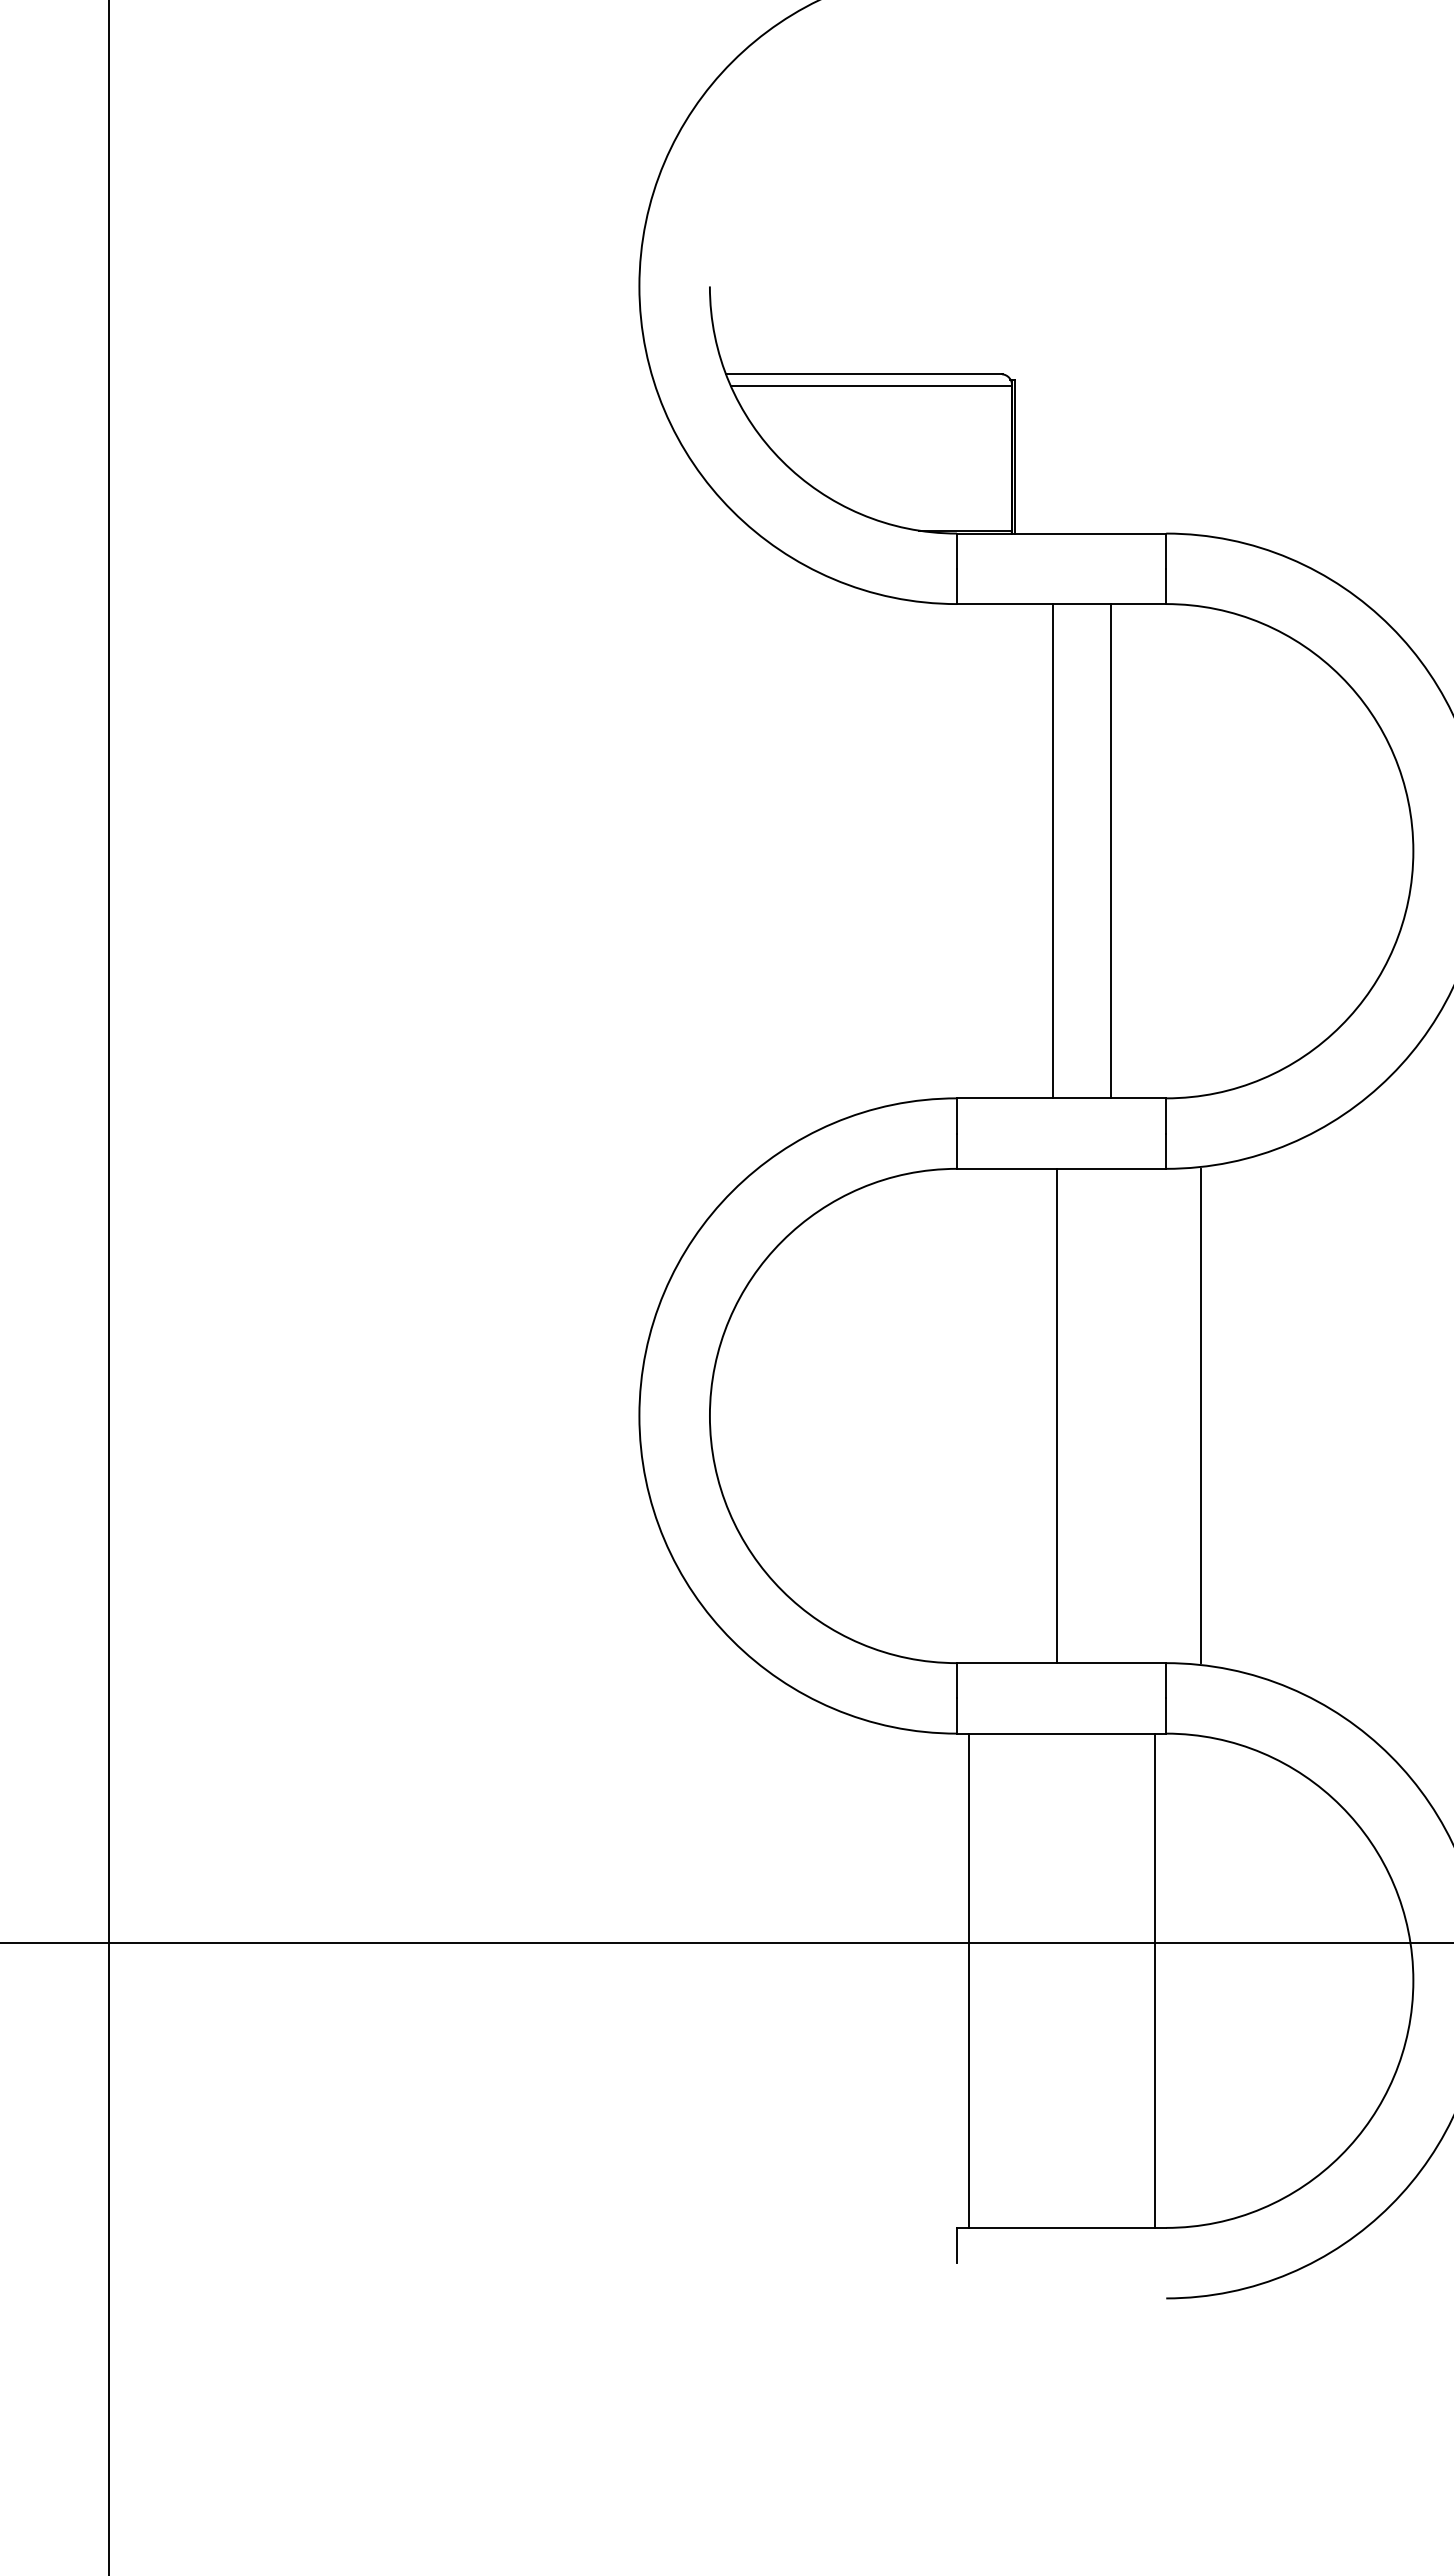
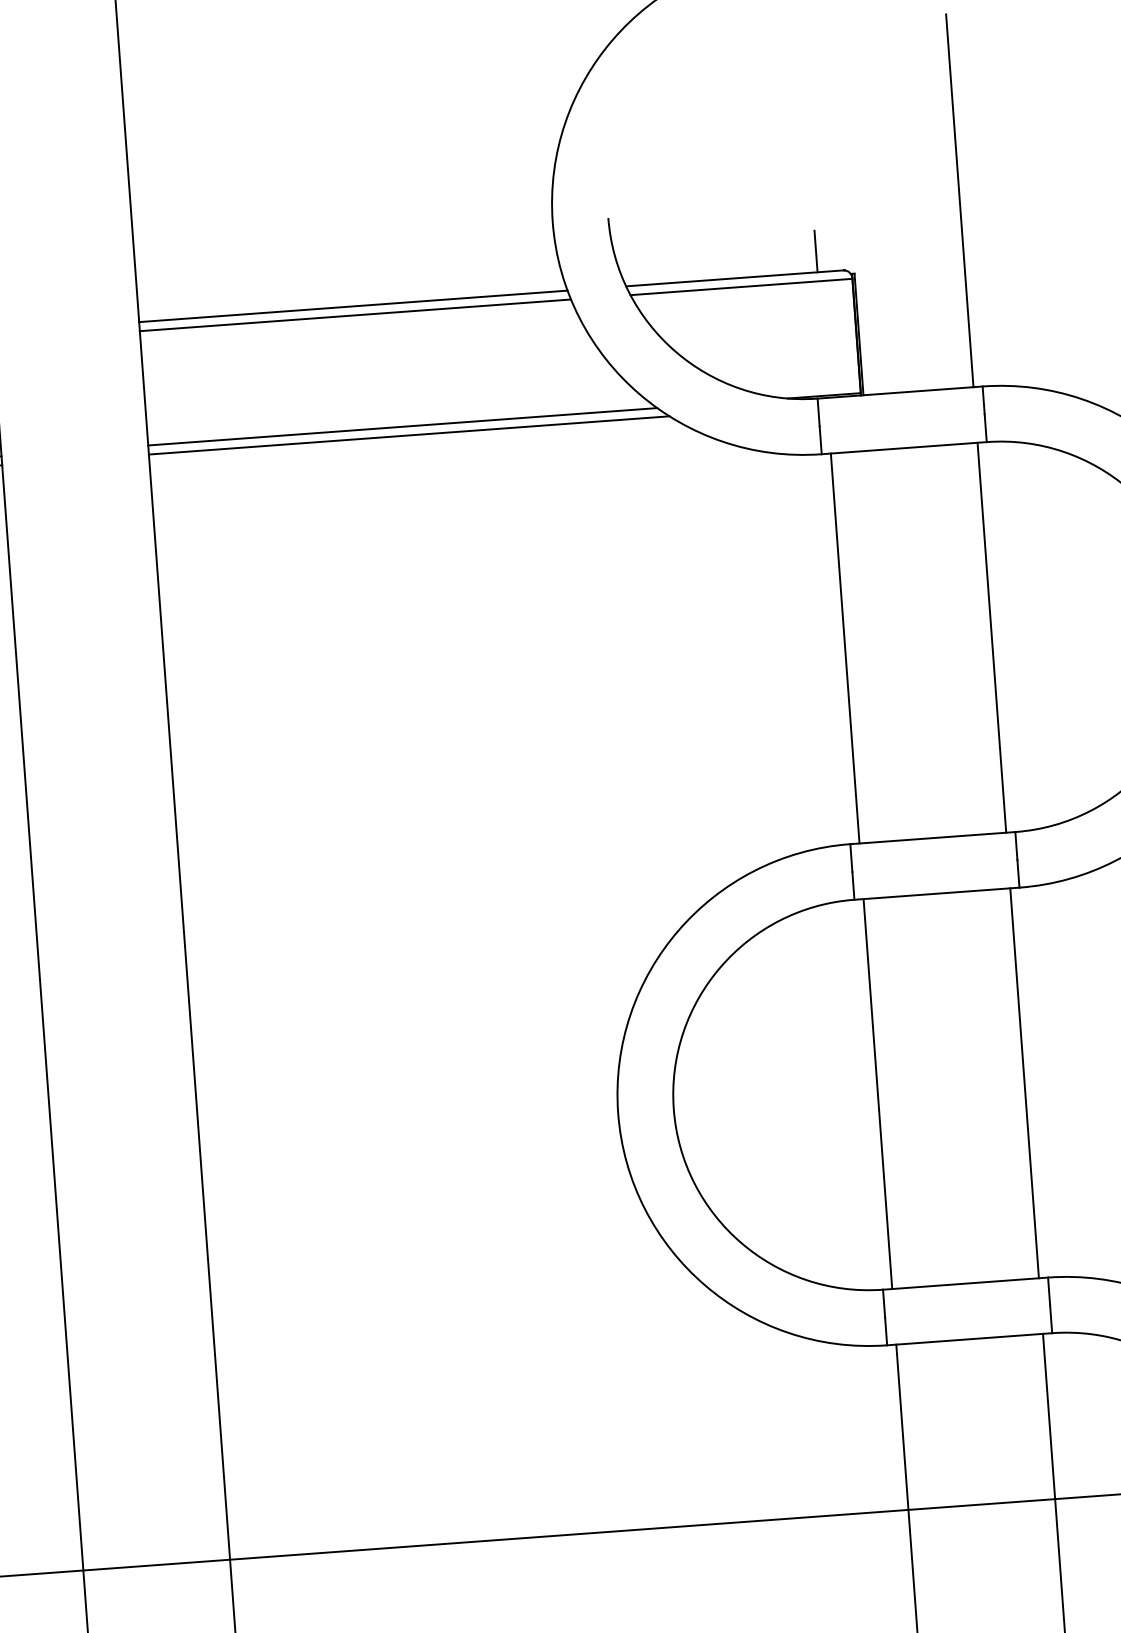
line: (1154, 297) -> (959, 200), added
line: (968, 347) -> (815, 251), added
line: (379, 374) -> (352, 306), added
line: (381, 385) -> (355, 315), added
line: (430, 530) -> (402, 426), added
line: (438, 542) -> (409, 435), added
line: (1052, 851) -> (845, 648), moved
line: (1110, 851) -> (991, 637), moved
line: (1056, 1415) -> (877, 1093), moved
line: (1200, 1415) -> (1024, 1082), moved

